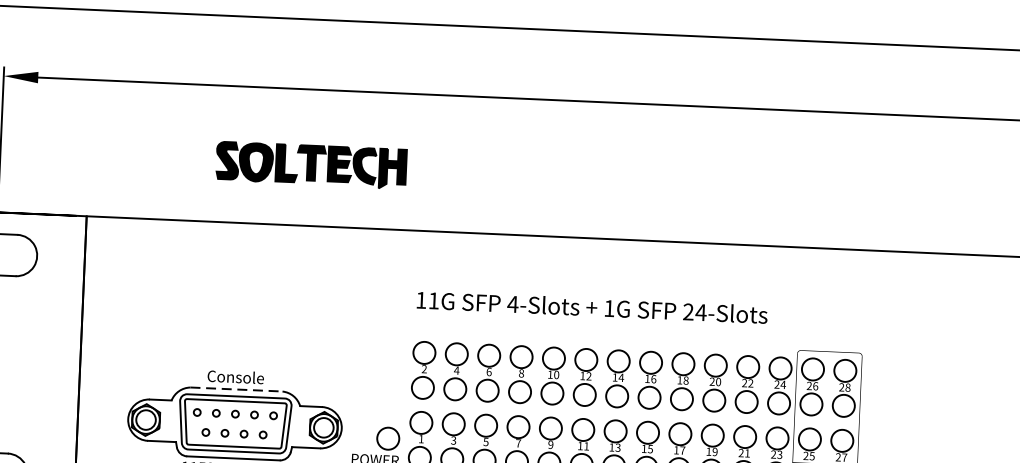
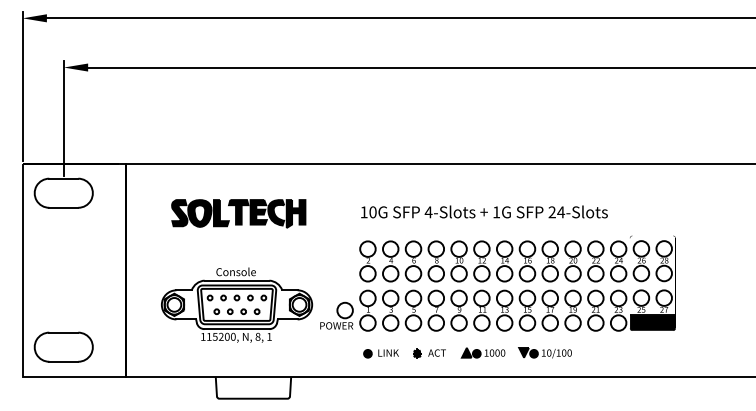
part: (311, 164) -> (238, 213), moved
text: (433, 301) -> (372, 212), 11G -> 10G
line: (237, 389) -> (237, 280), dashed -> solid

